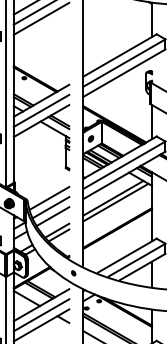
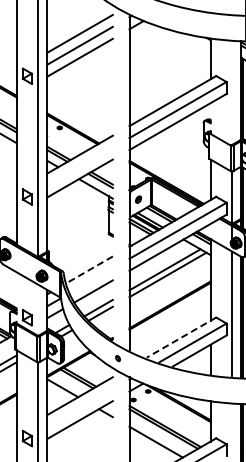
line: (41, 110) -> (79, 166), removed
line: (48, 198) -> (88, 270), solid -> dashed
line: (50, 207) -> (90, 280), removed
line: (127, 255) -> (181, 337), solid -> dashed
line: (41, 315) -> (79, 408), removed

